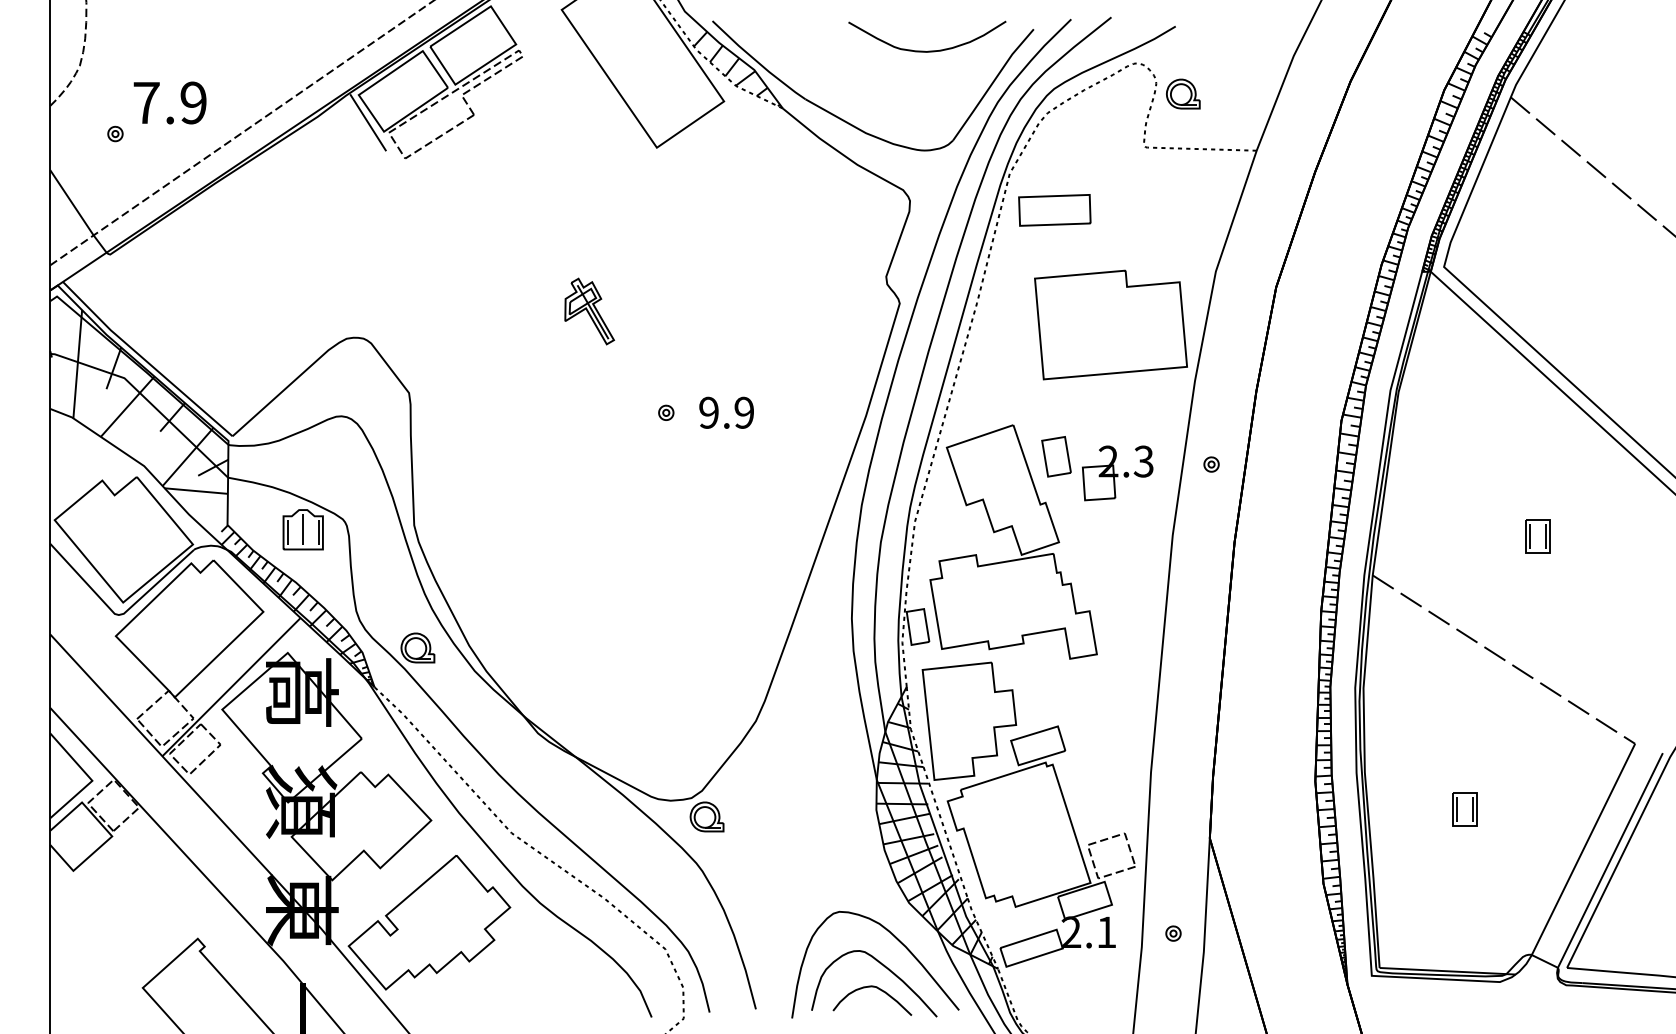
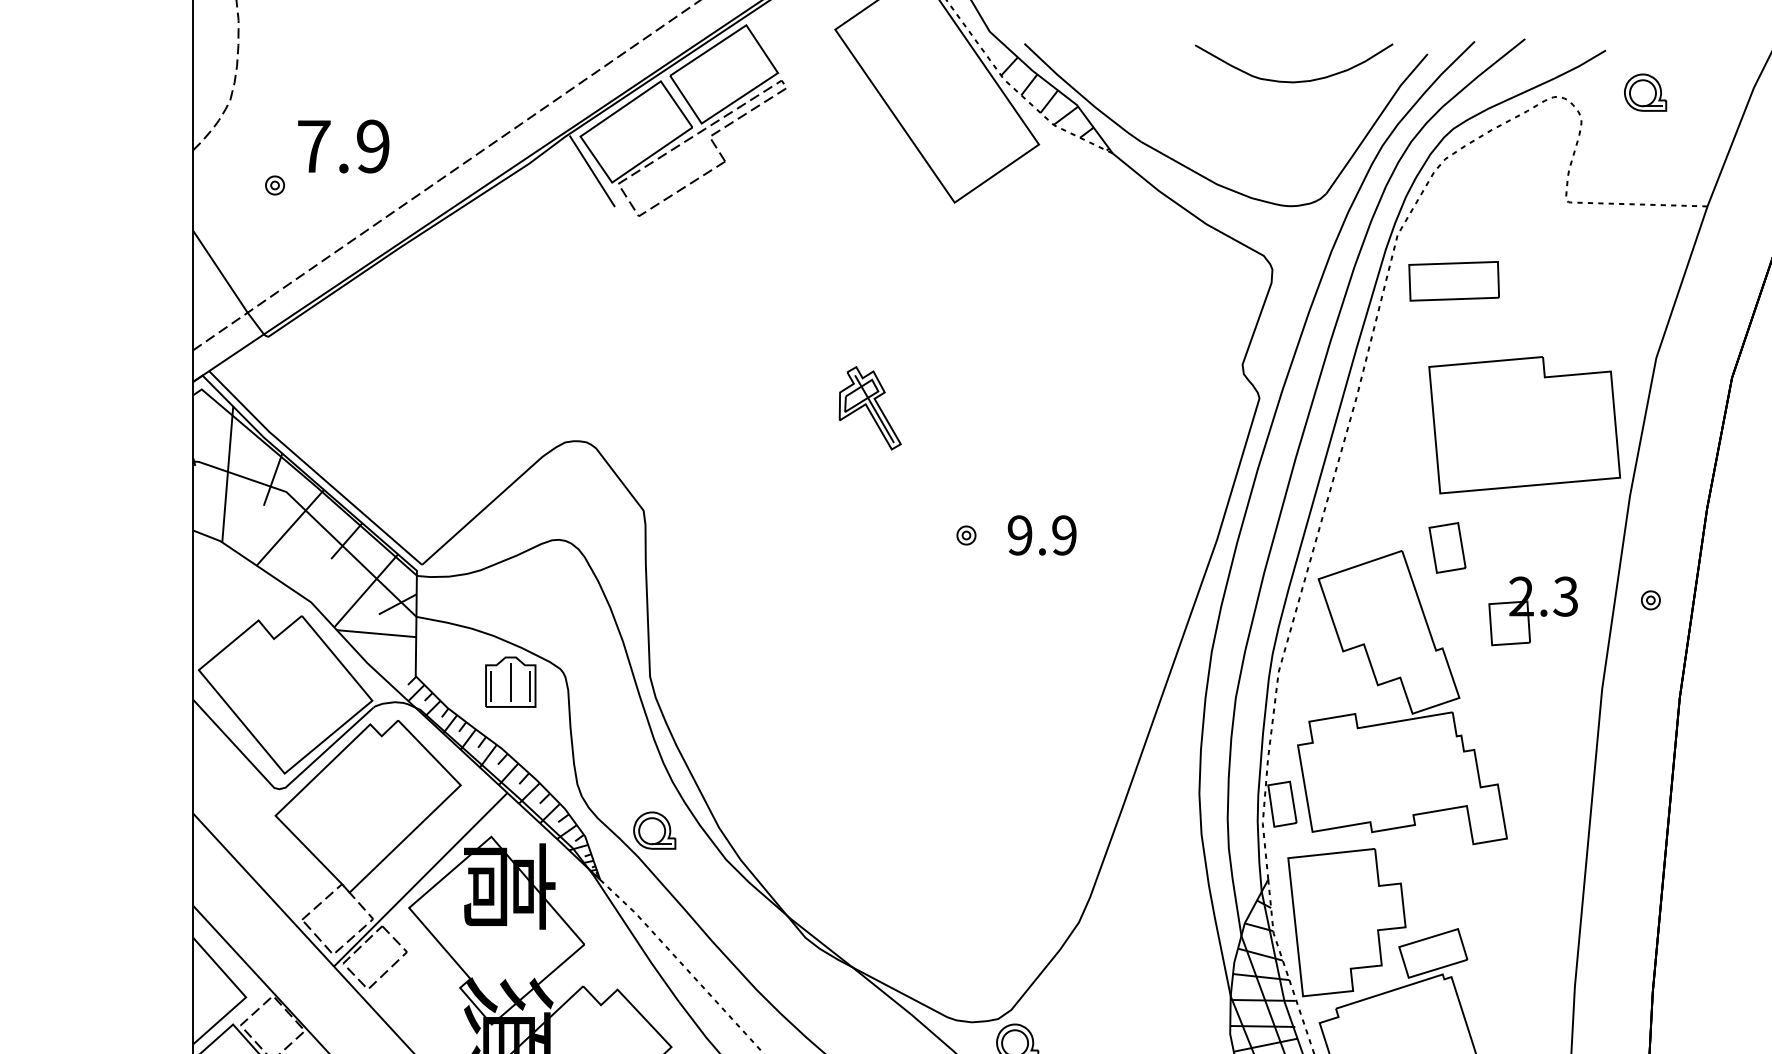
part: (1183, 93) -> (1645, 91), moved
part: (1056, 456) -> (1447, 547), moved

